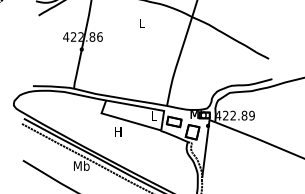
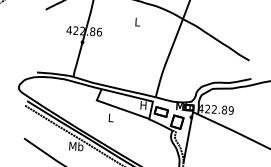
text: (153, 115) -> (143, 105), L -> H
text: (118, 131) -> (111, 117), H -> L

